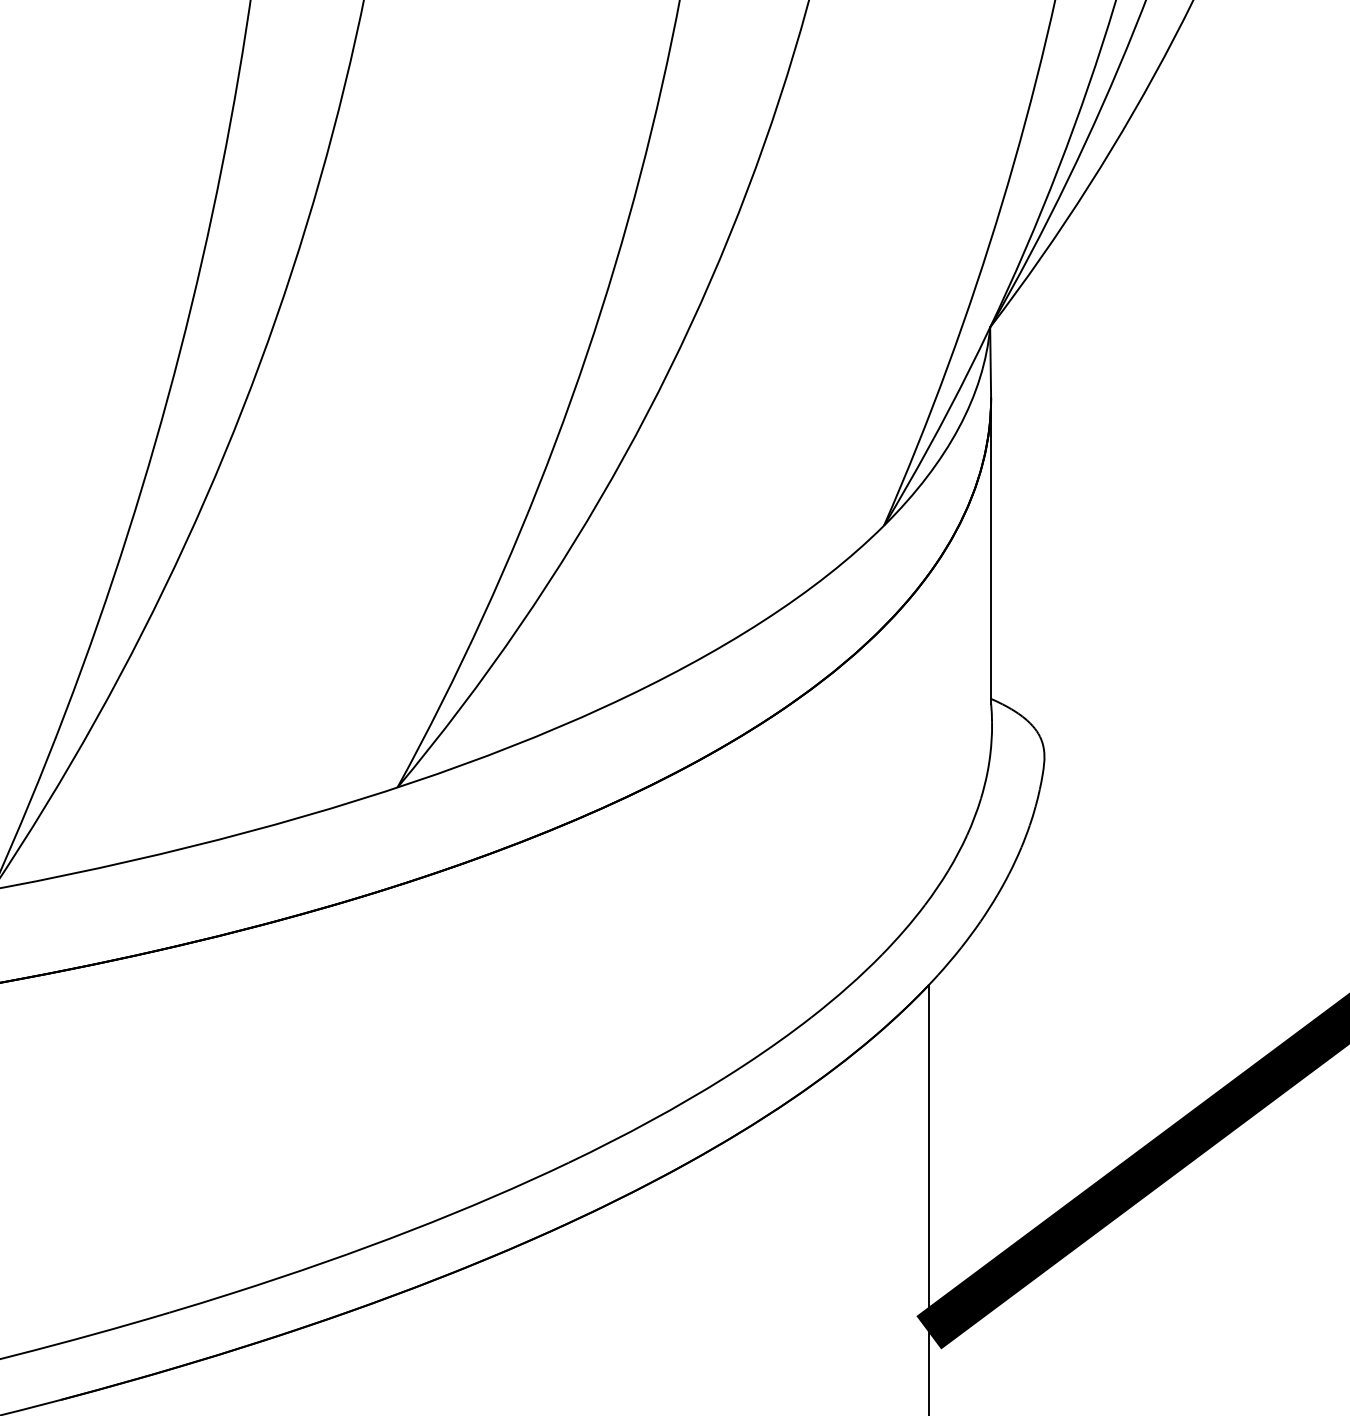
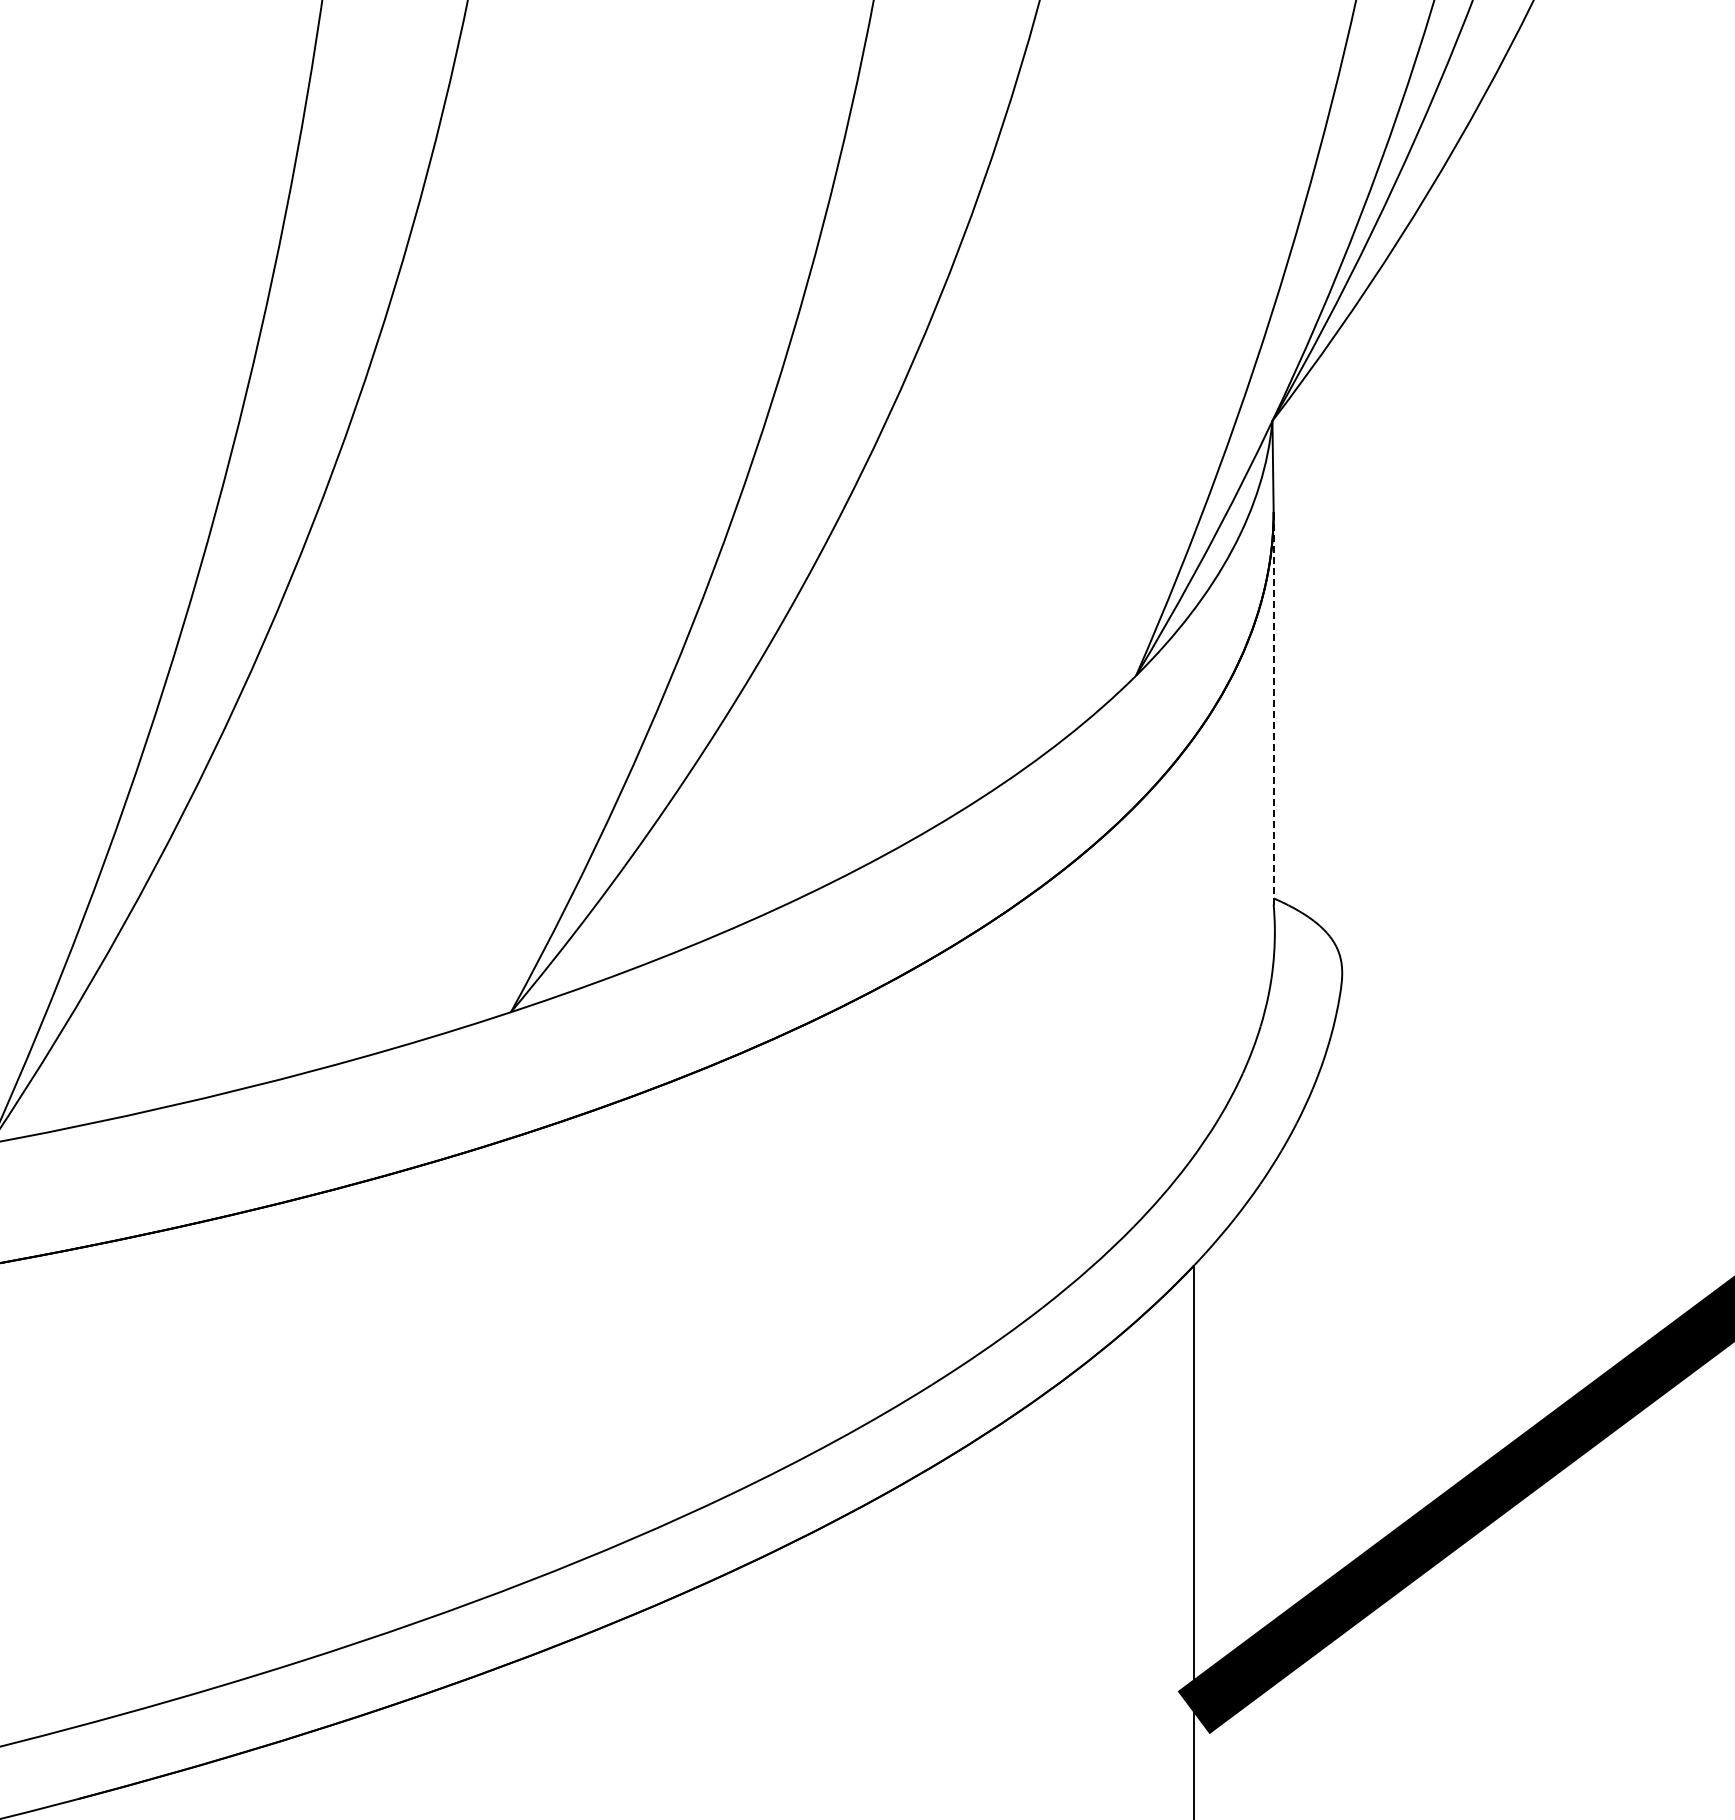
line: (990, 550) -> (1273, 707), solid -> dashed

